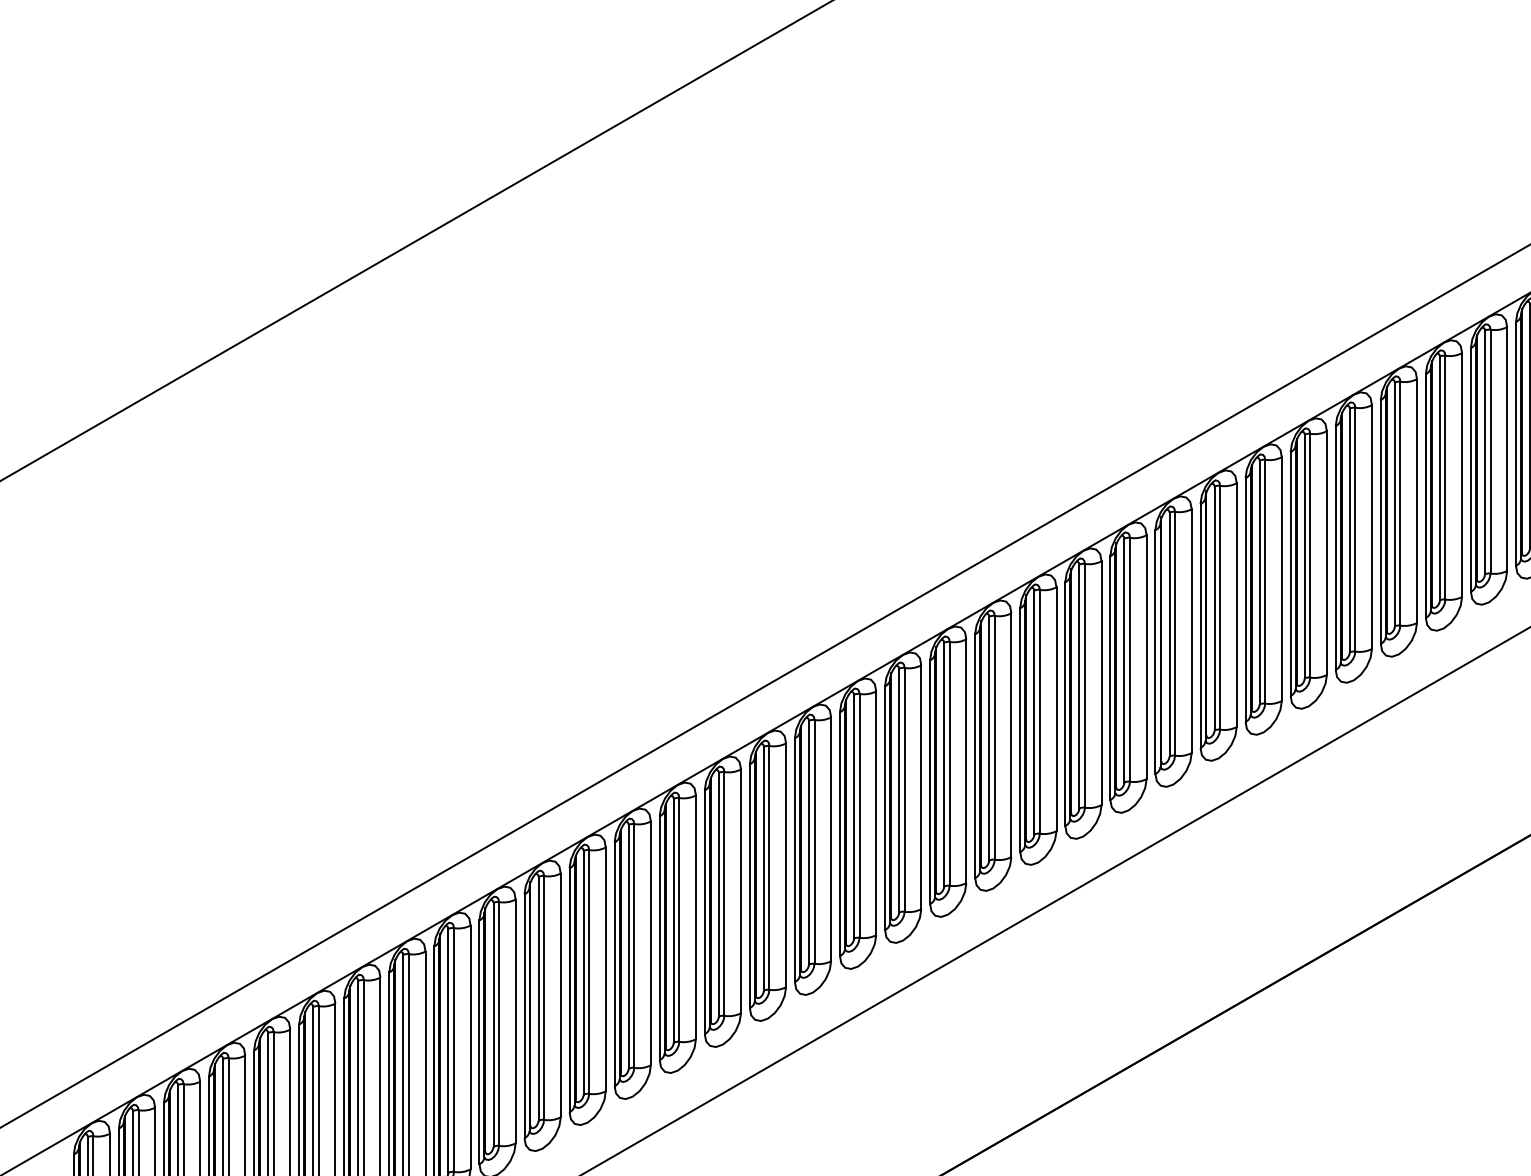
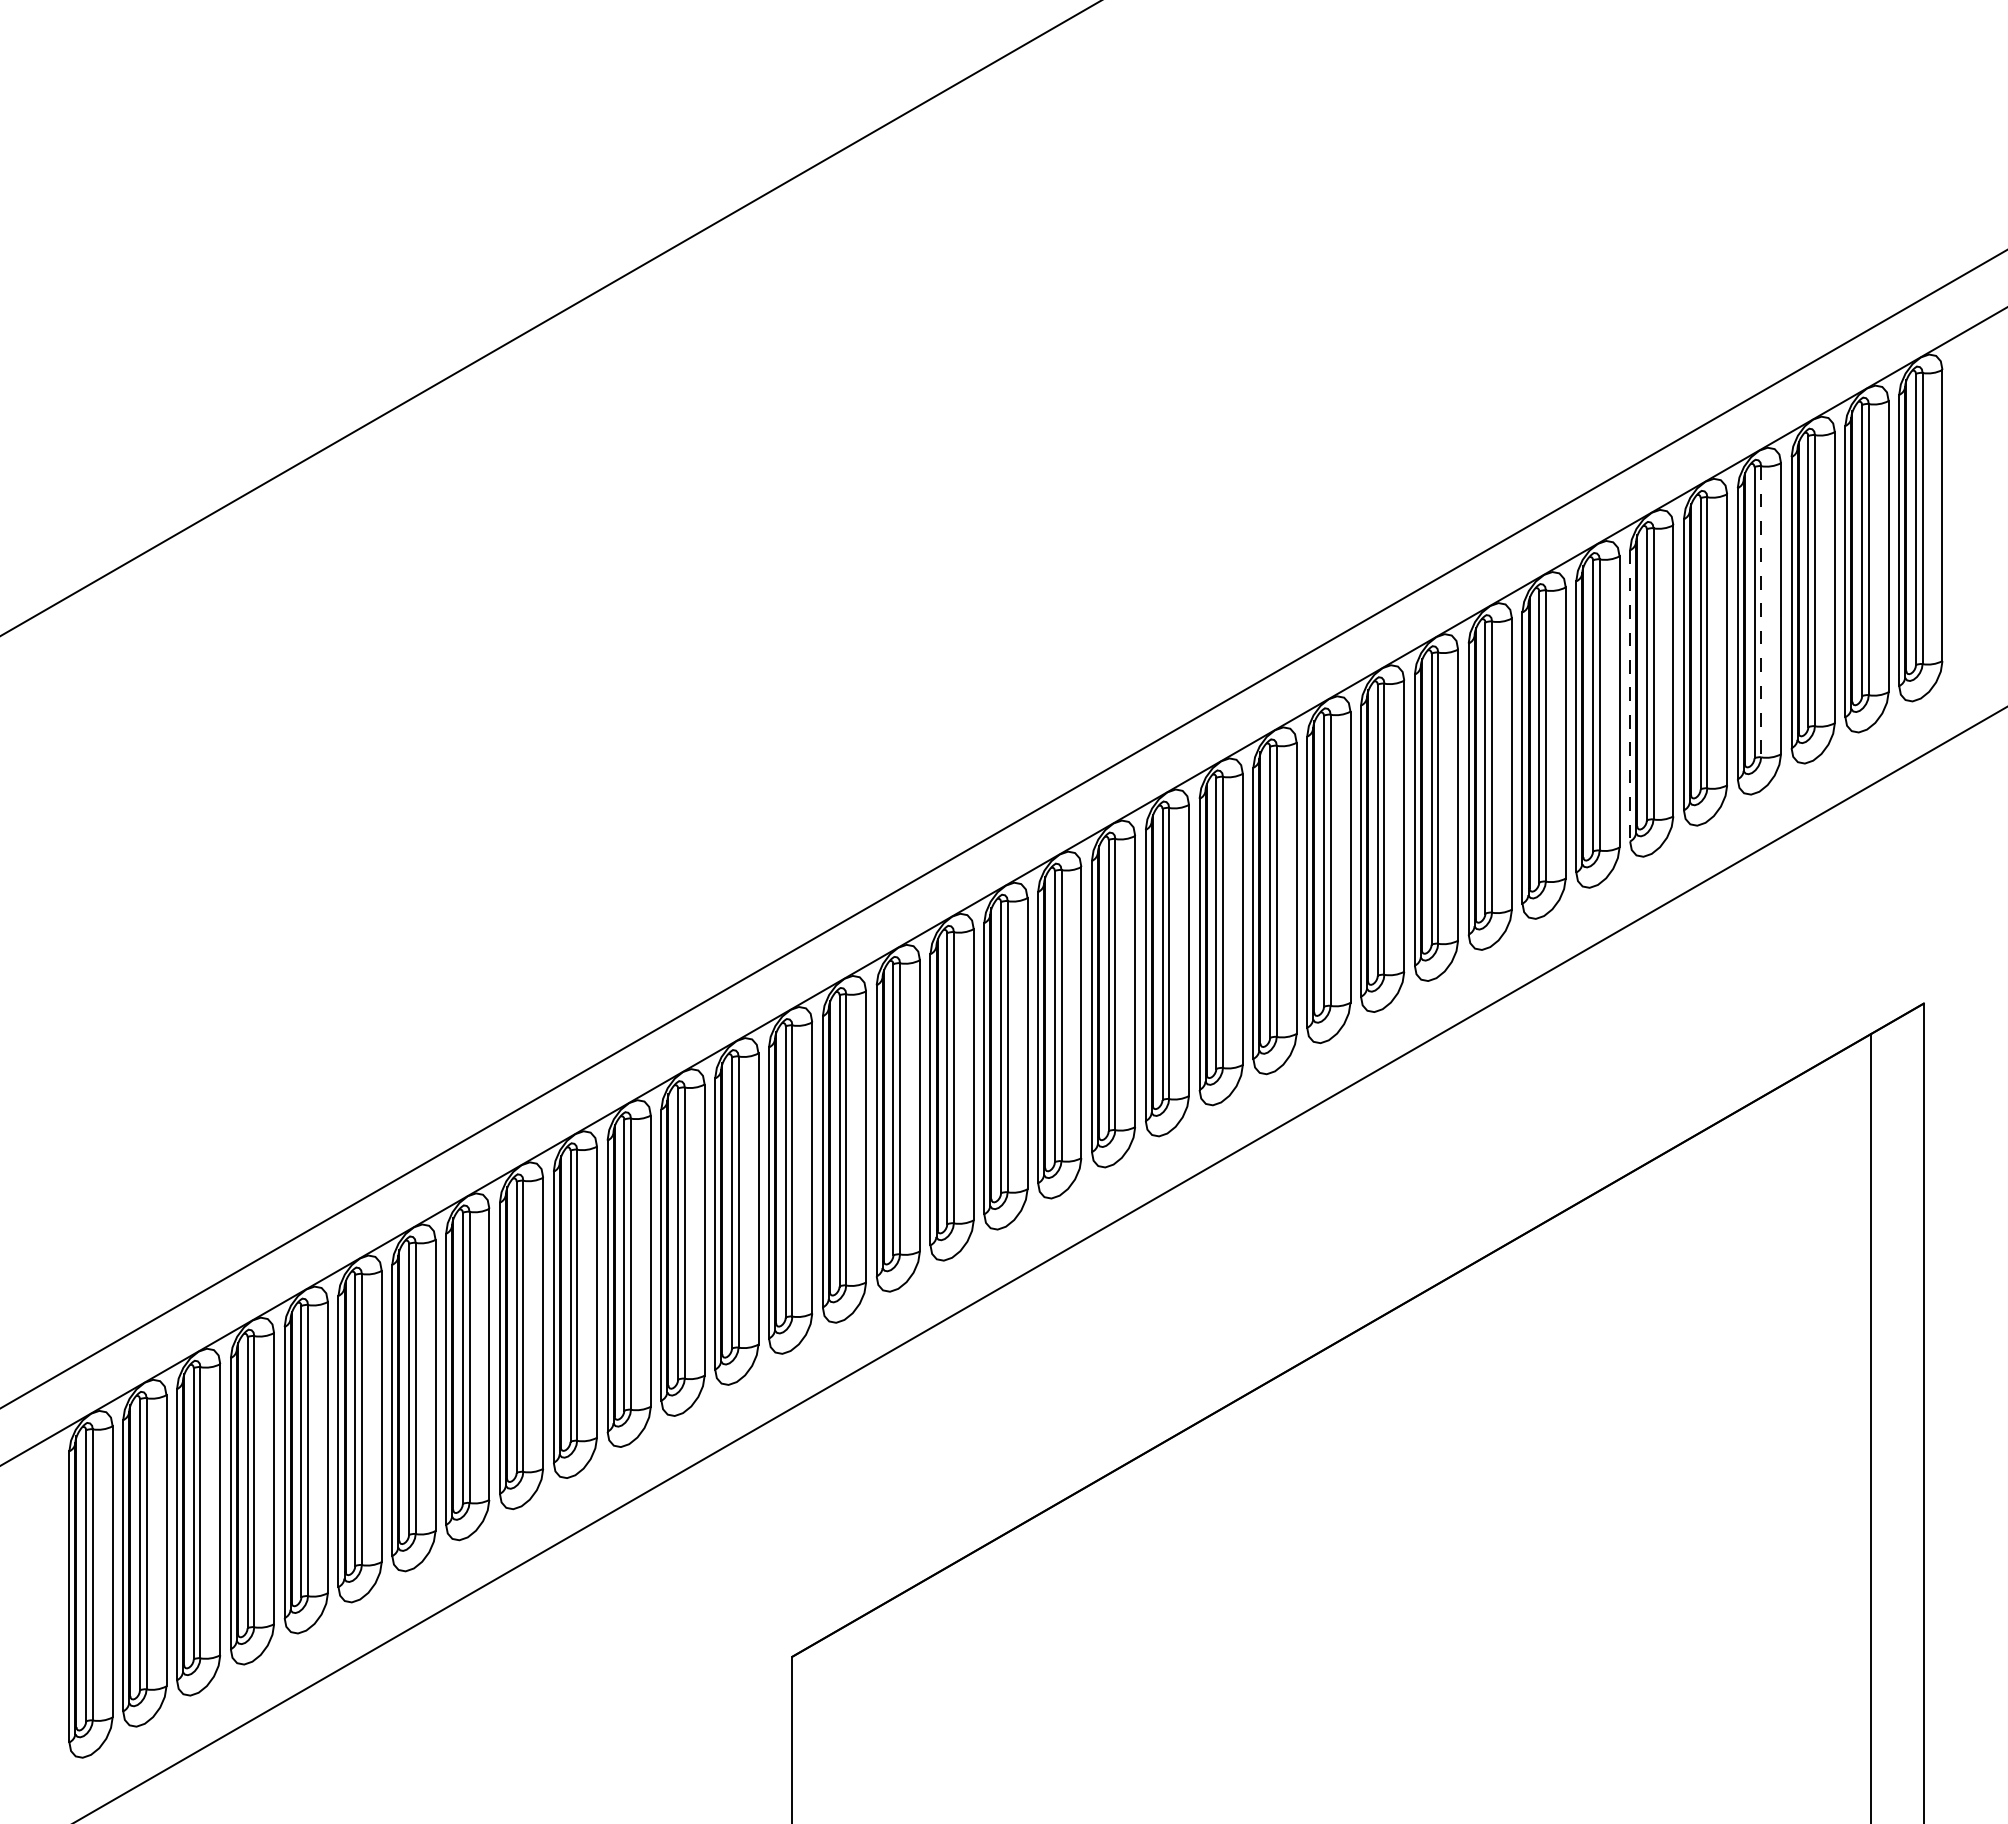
line: (1490, 451) -> (1761, 611), solid -> dashed
line: (1381, 521) -> (1630, 695), solid -> dashed

